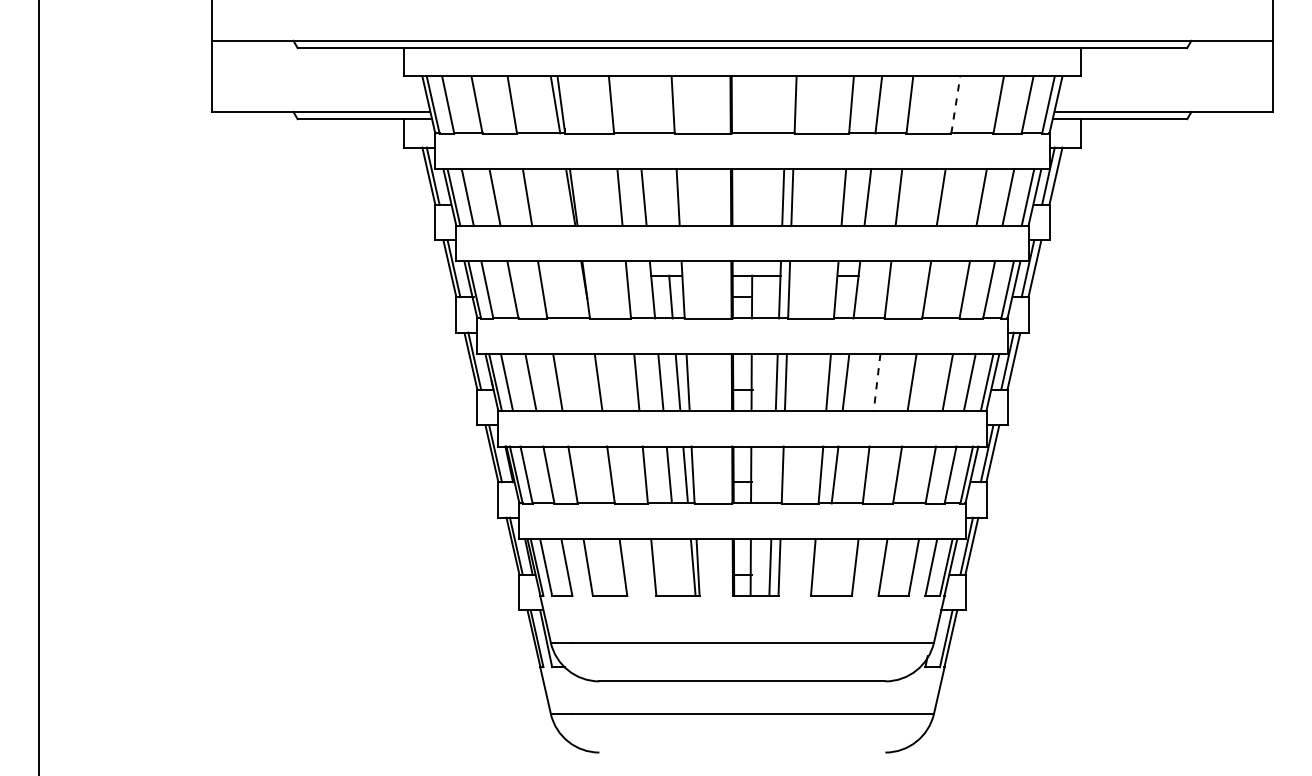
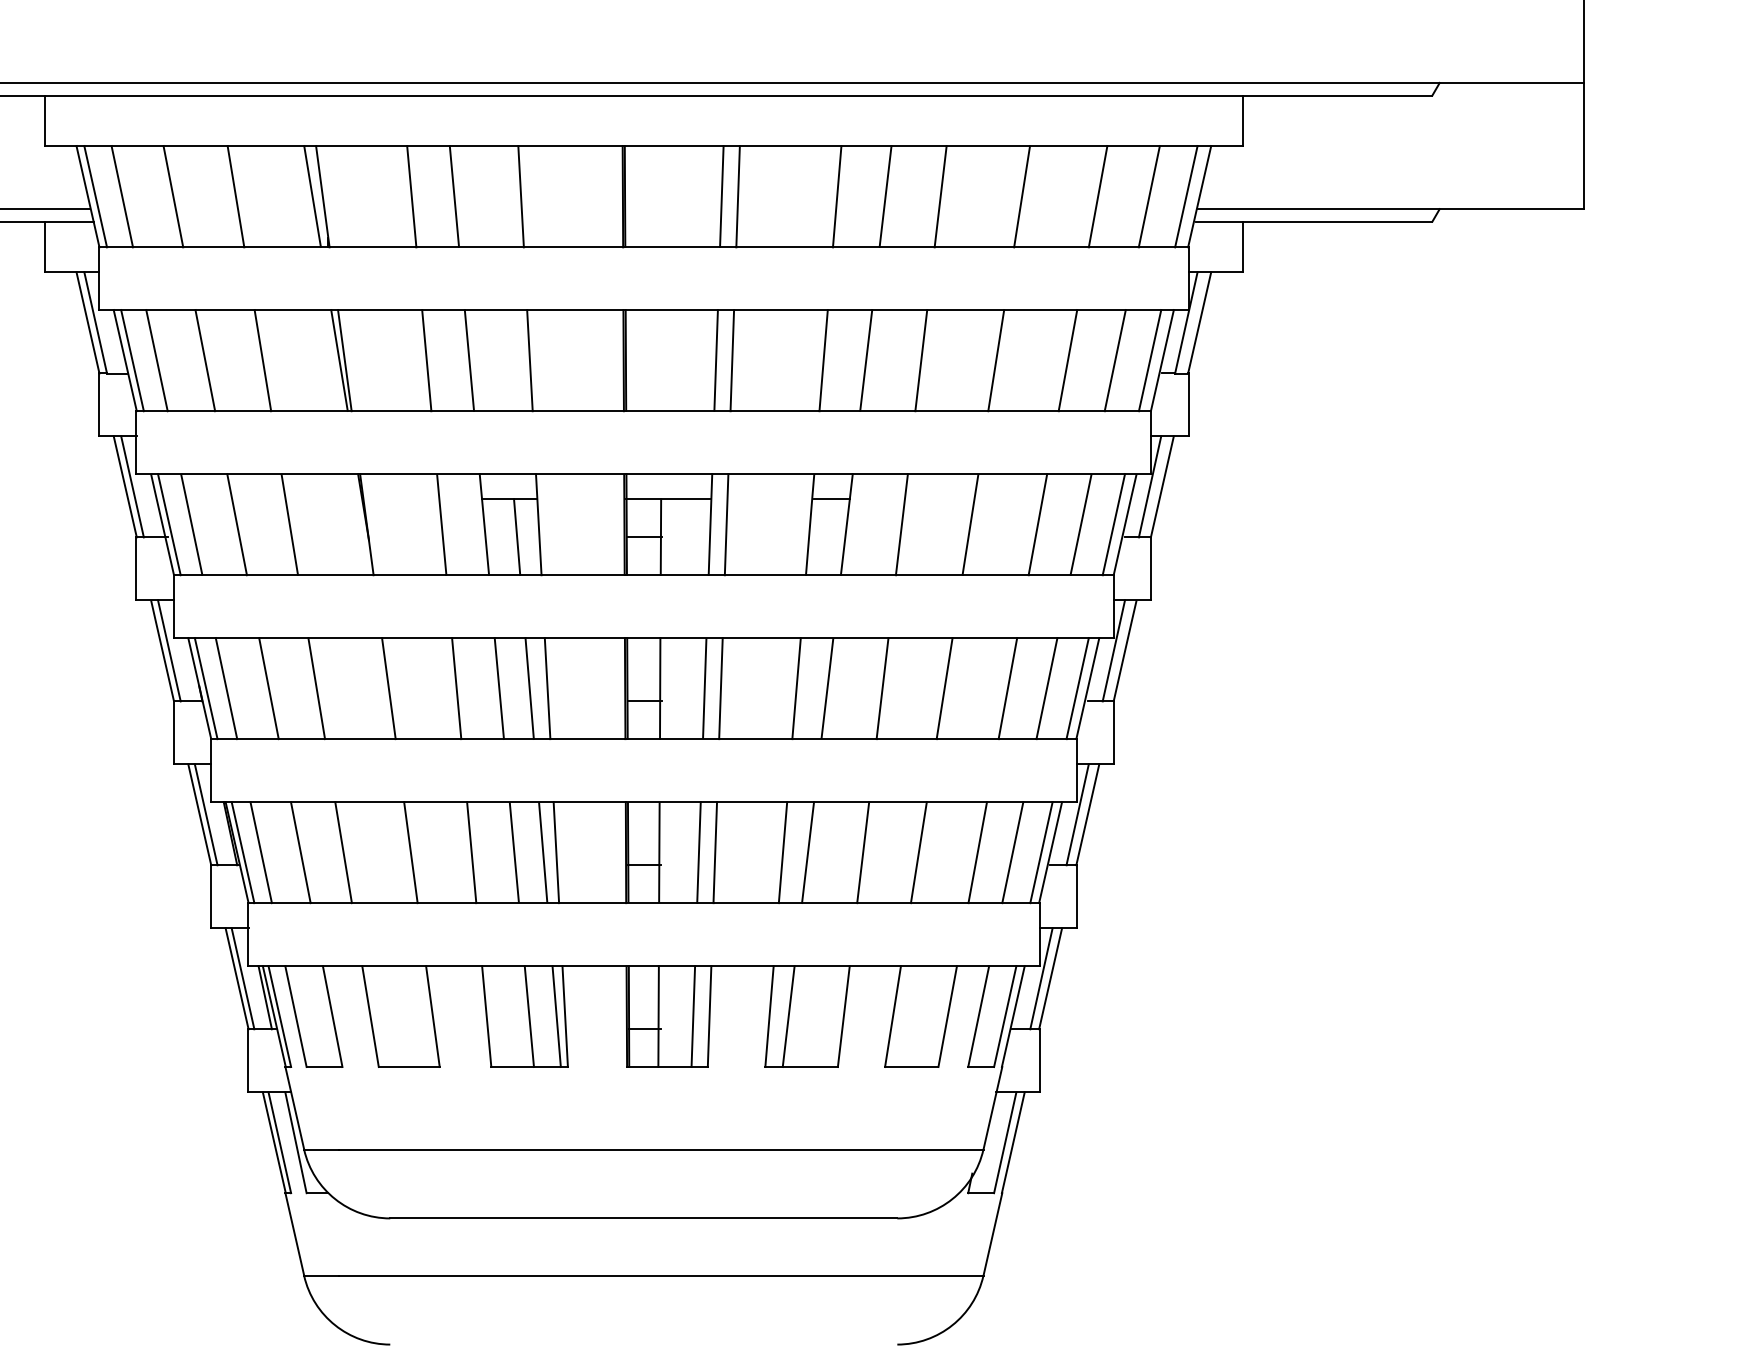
line: (635, 104) -> (454, 195), added
line: (786, 104) -> (721, 195), added
line: (955, 105) -> (1021, 197), dashed -> solid
line: (877, 382) -> (883, 688), dashed -> solid
line: (773, 474) -> (698, 851), added
line: (677, 567) -> (528, 1016), added
line: (823, 567) -> (787, 1016), added

